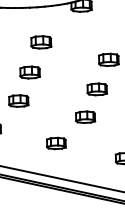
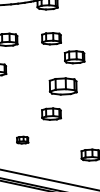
part: (85, 40) -> (51, 37), added
part: (96, 89) -> (62, 86), size x1.4
part: (56, 143) -> (22, 140), size x0.6

